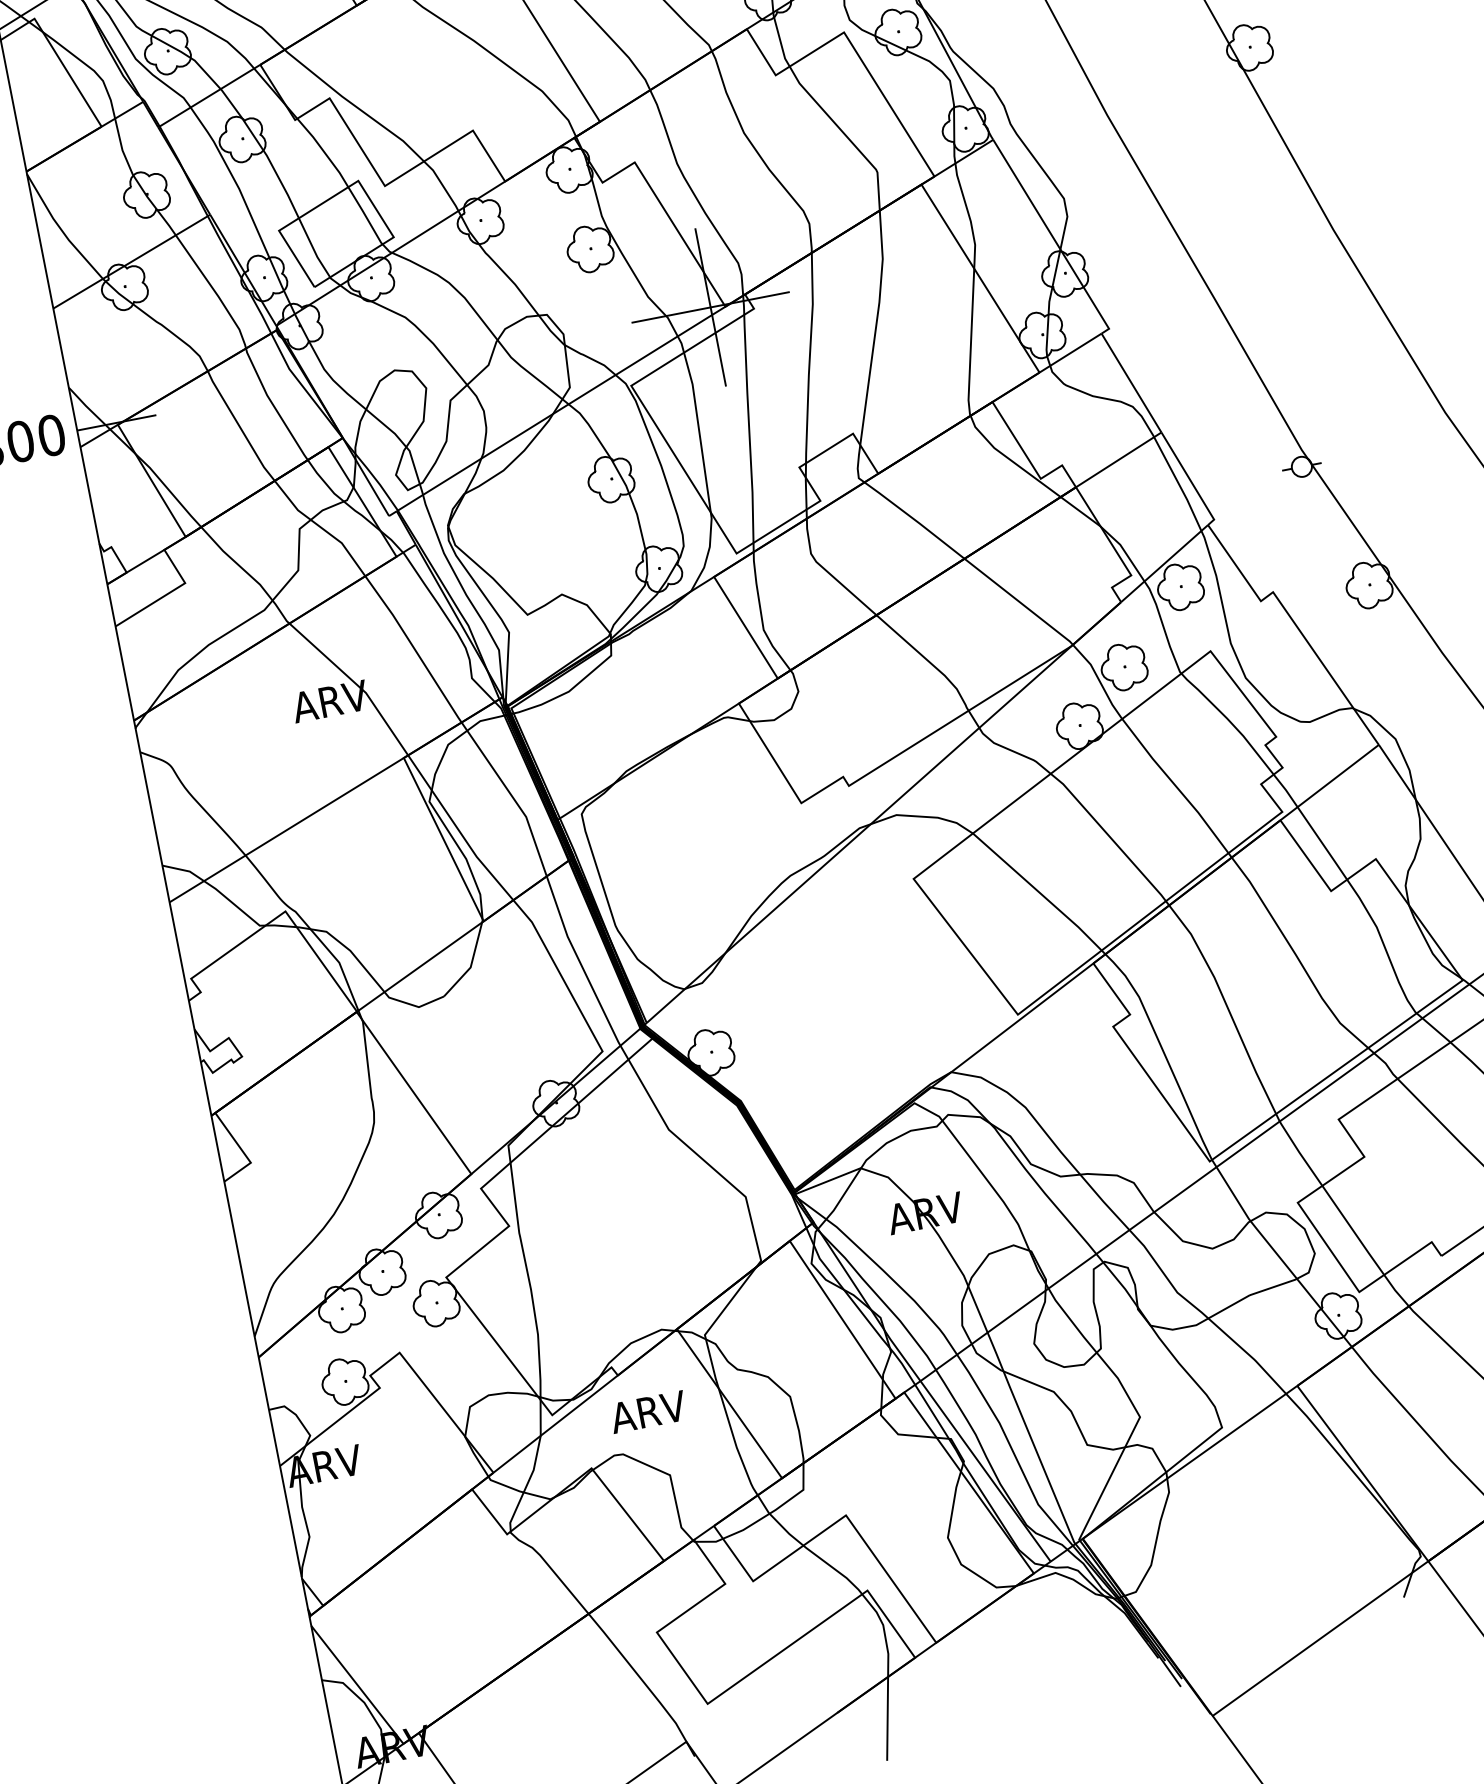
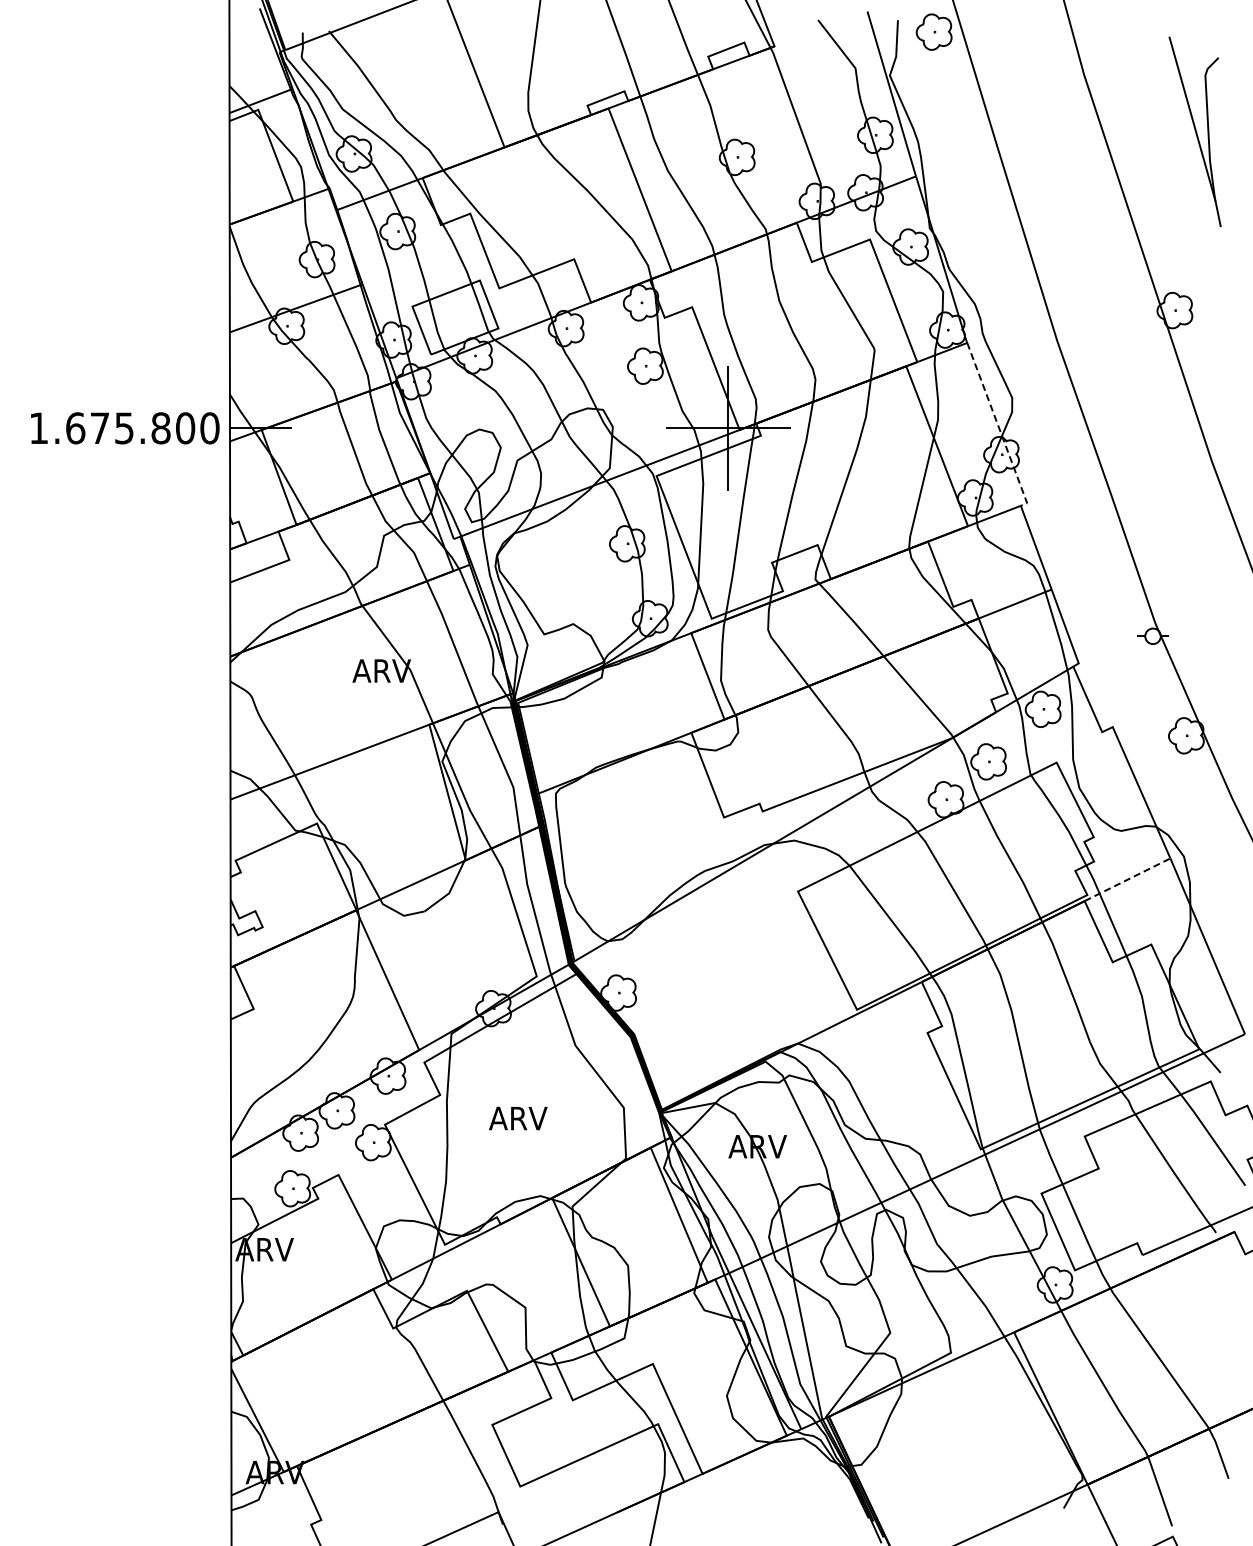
line: (1053, 238) -> (998, 426), solid -> dashed
line: (1329, 782) -> (1127, 879), solid -> dashed
text: (648, 1411) -> (518, 1118), moved

